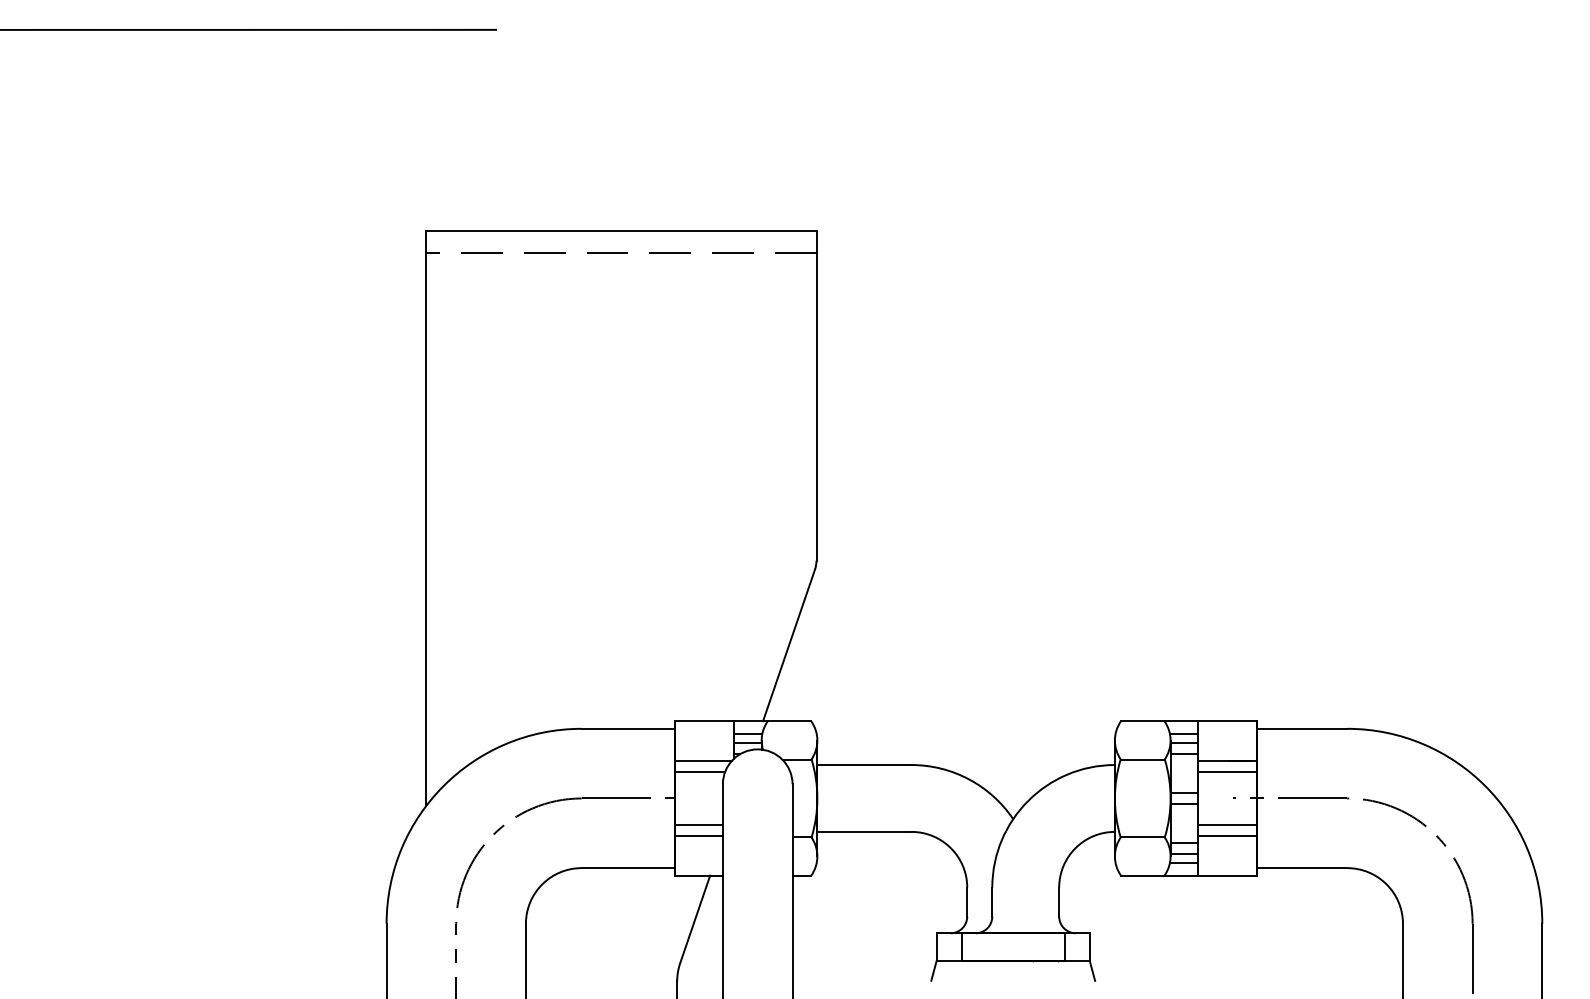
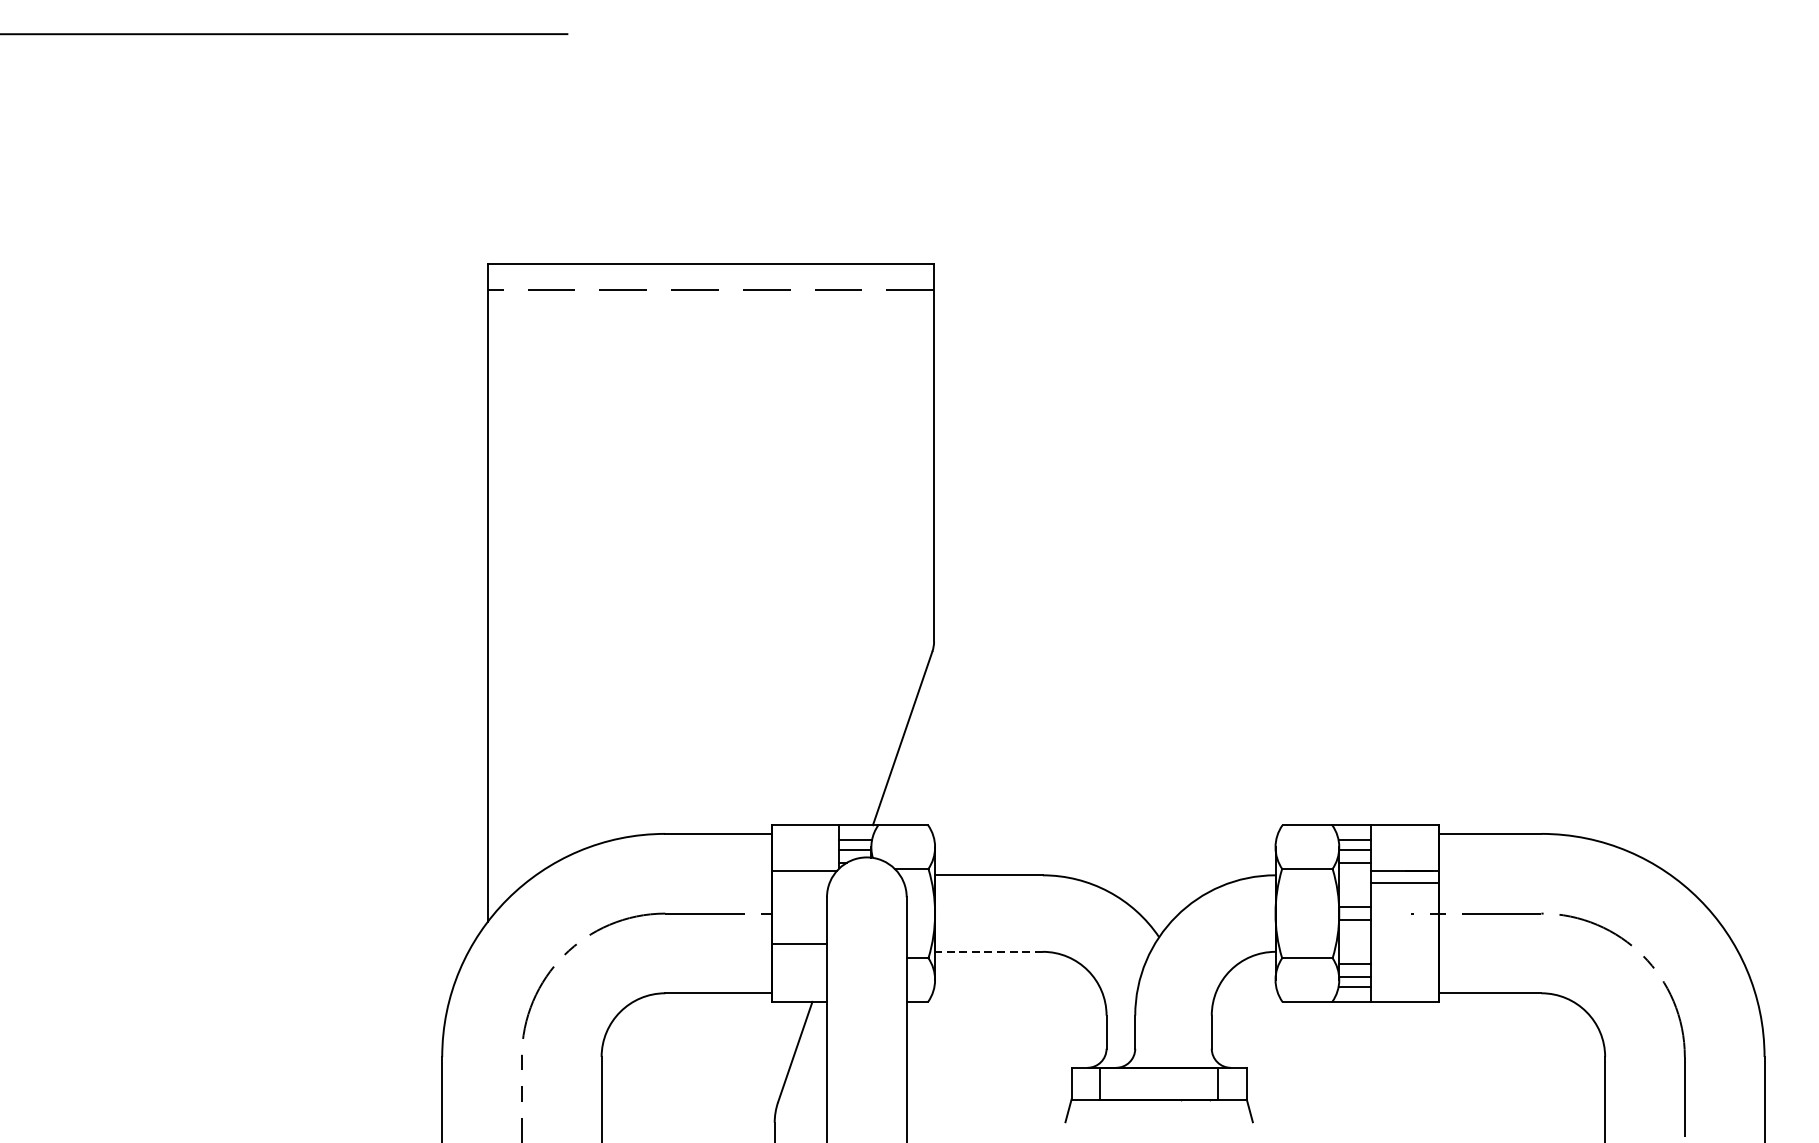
line: (699, 772) -> (800, 883), removed
line: (1227, 824) -> (1404, 943), removed
line: (863, 831) -> (987, 951), solid -> dashed
line: (698, 836) -> (799, 957), removed
line: (1227, 836) -> (1404, 957), removed

